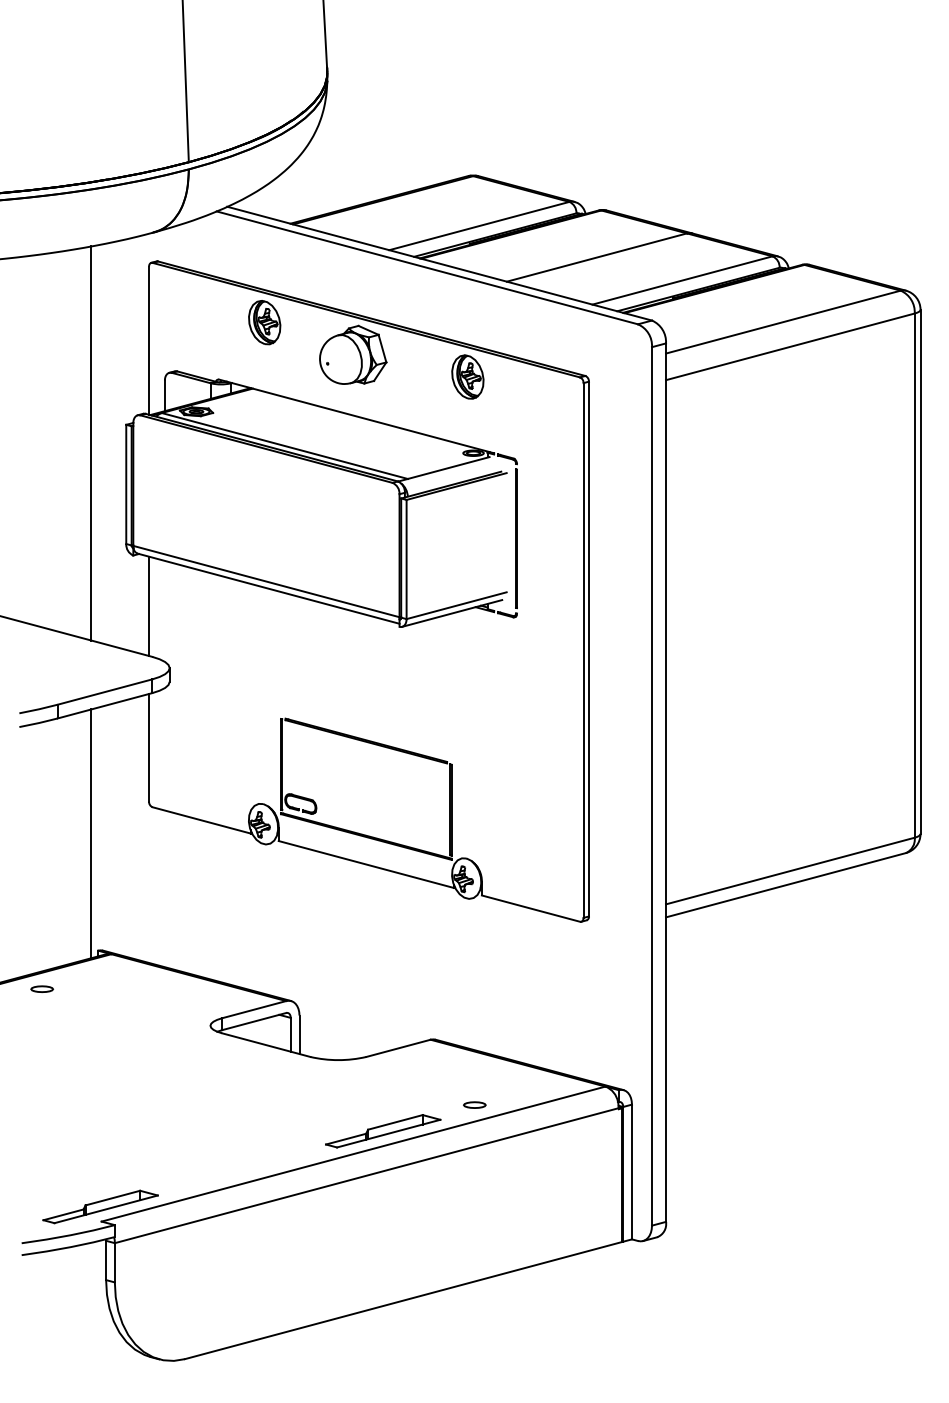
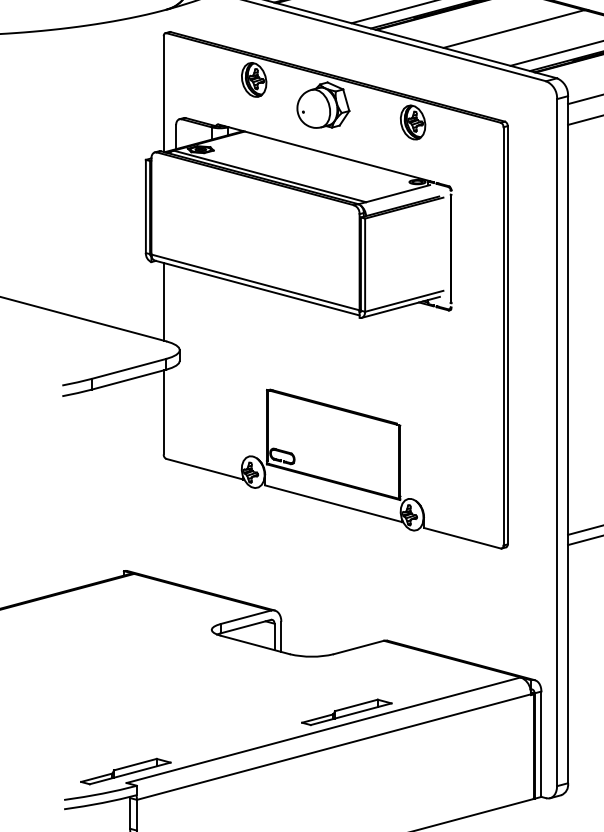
line: (91, 443) -> (118, 174), removed
line: (91, 833) -> (118, 479), removed
part: (42, 988) -> (80, 600), removed
part: (474, 1104) -> (418, 691), removed

